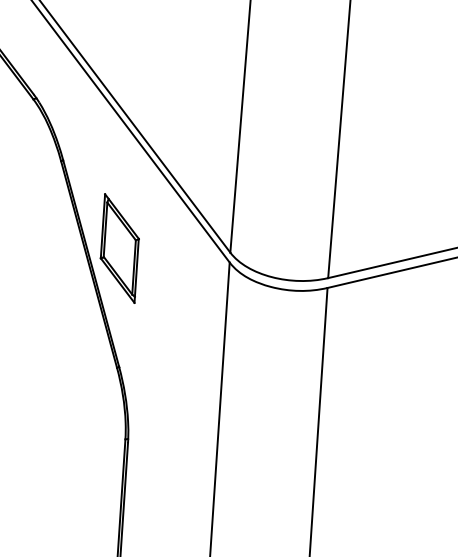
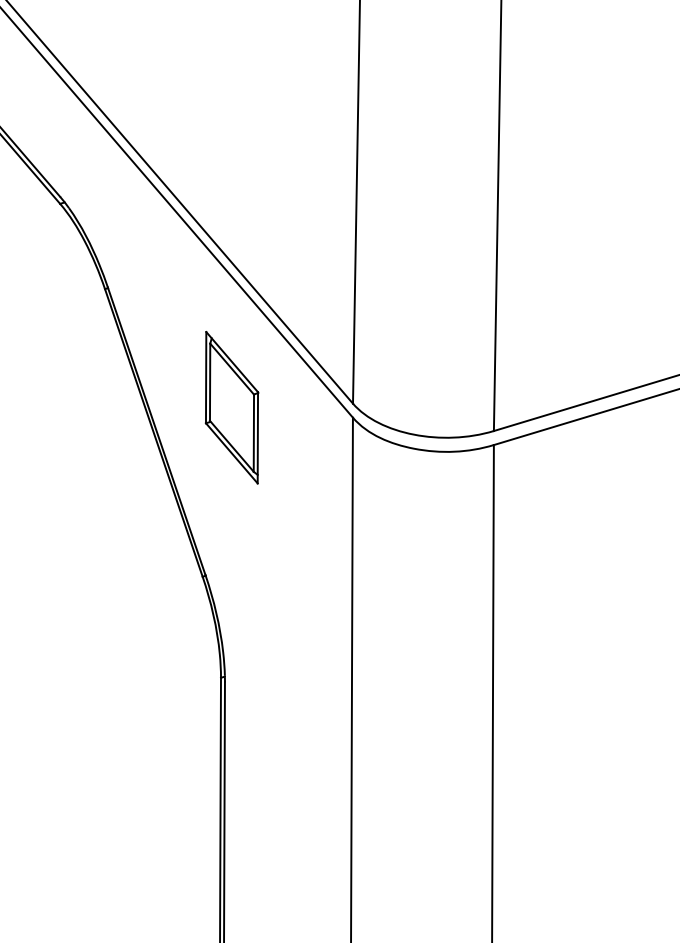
part: (119, 248) -> (231, 407), moved

